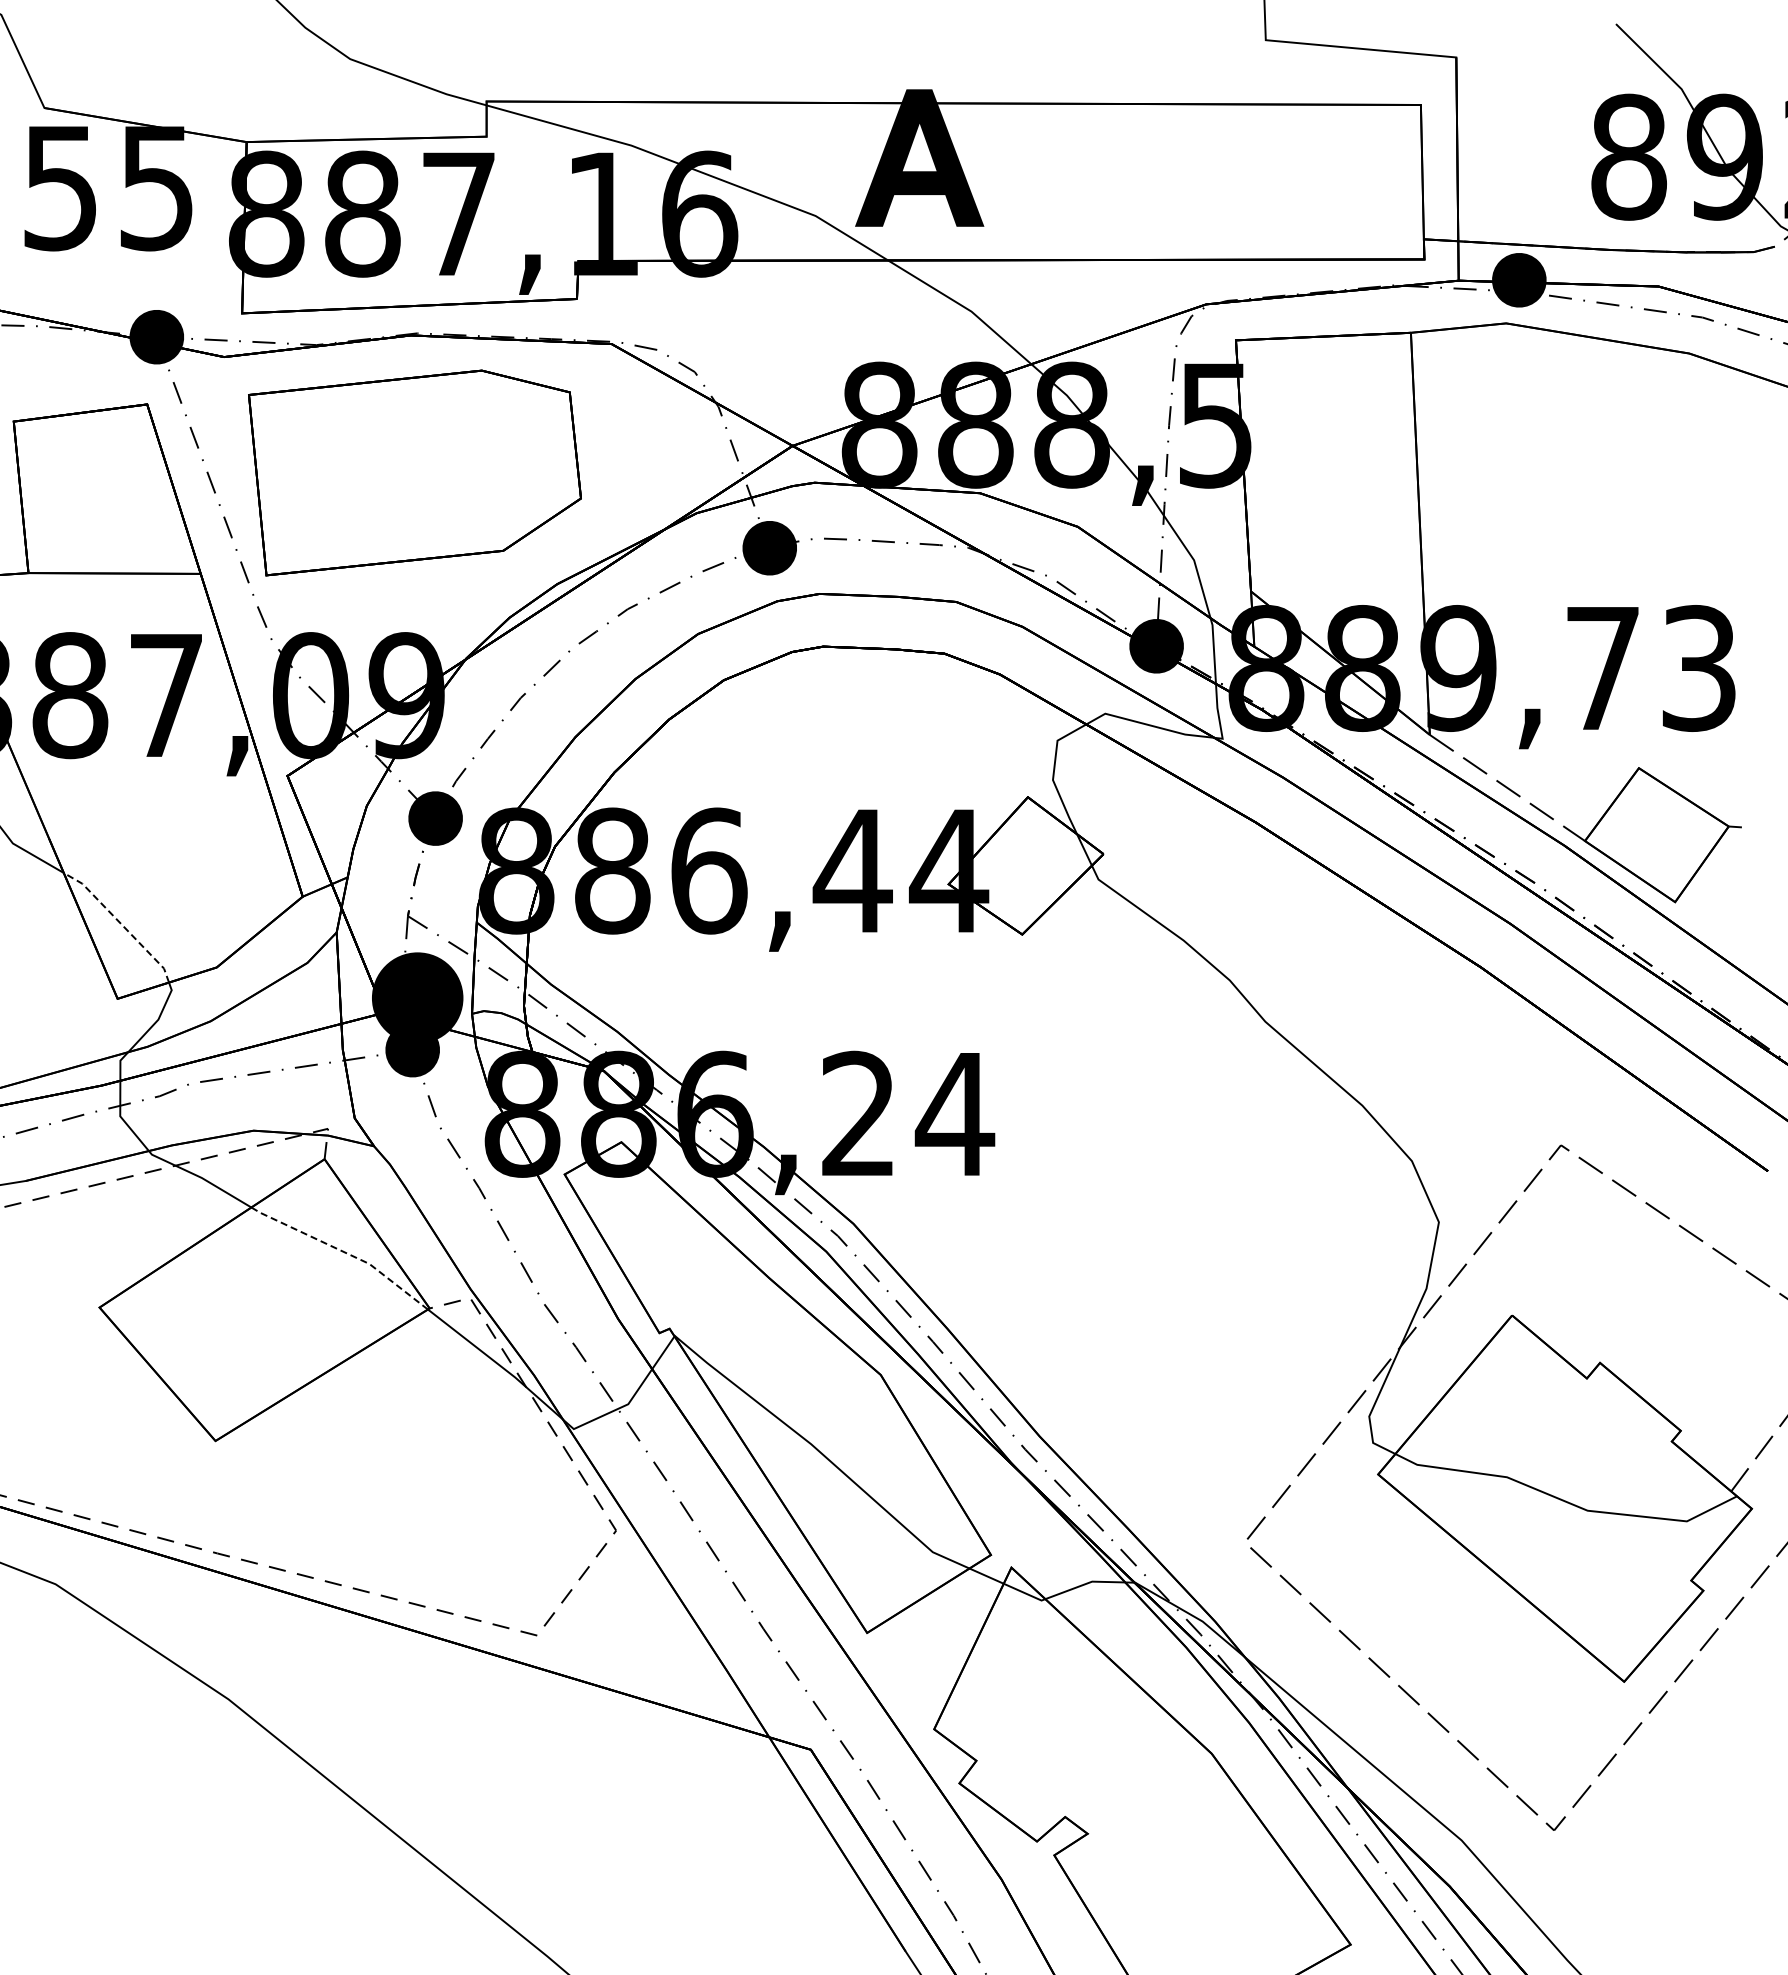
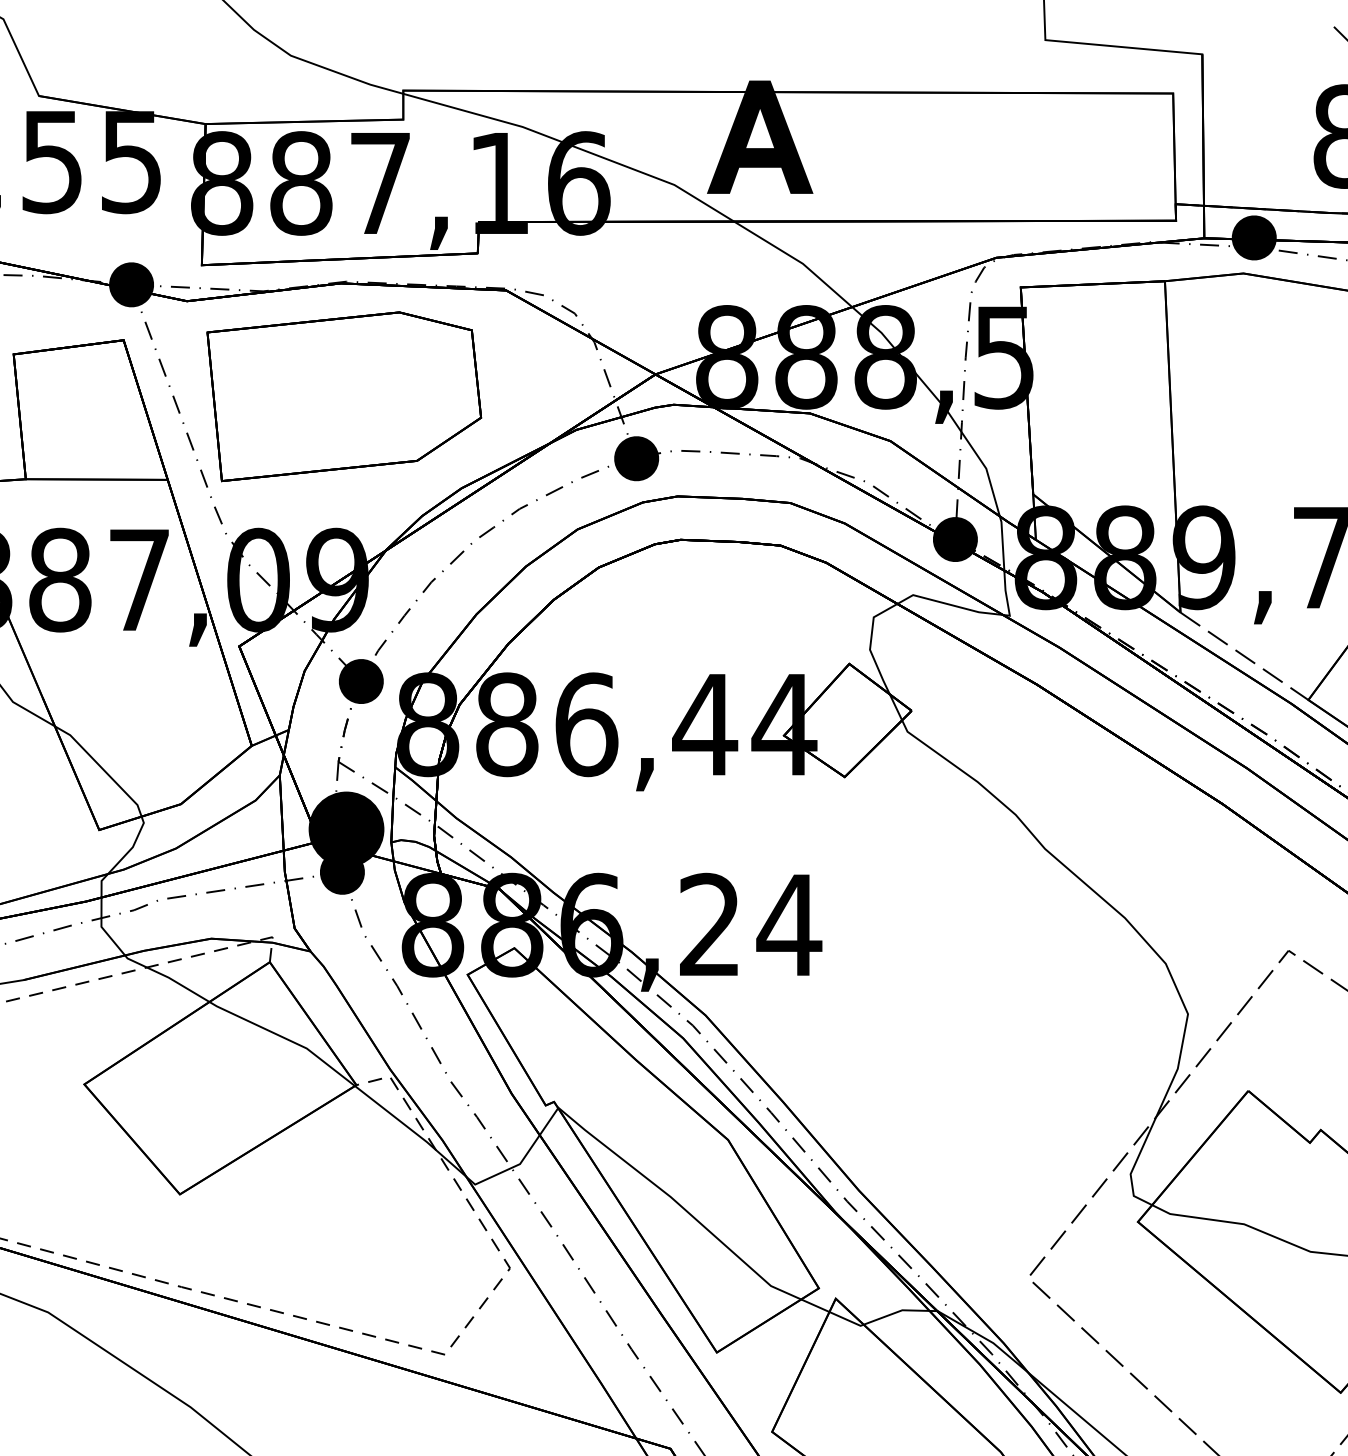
line: (120, 923) -> (101, 767), dashed -> solid
line: (343, 1251) -> (285, 1038), dashed -> solid

